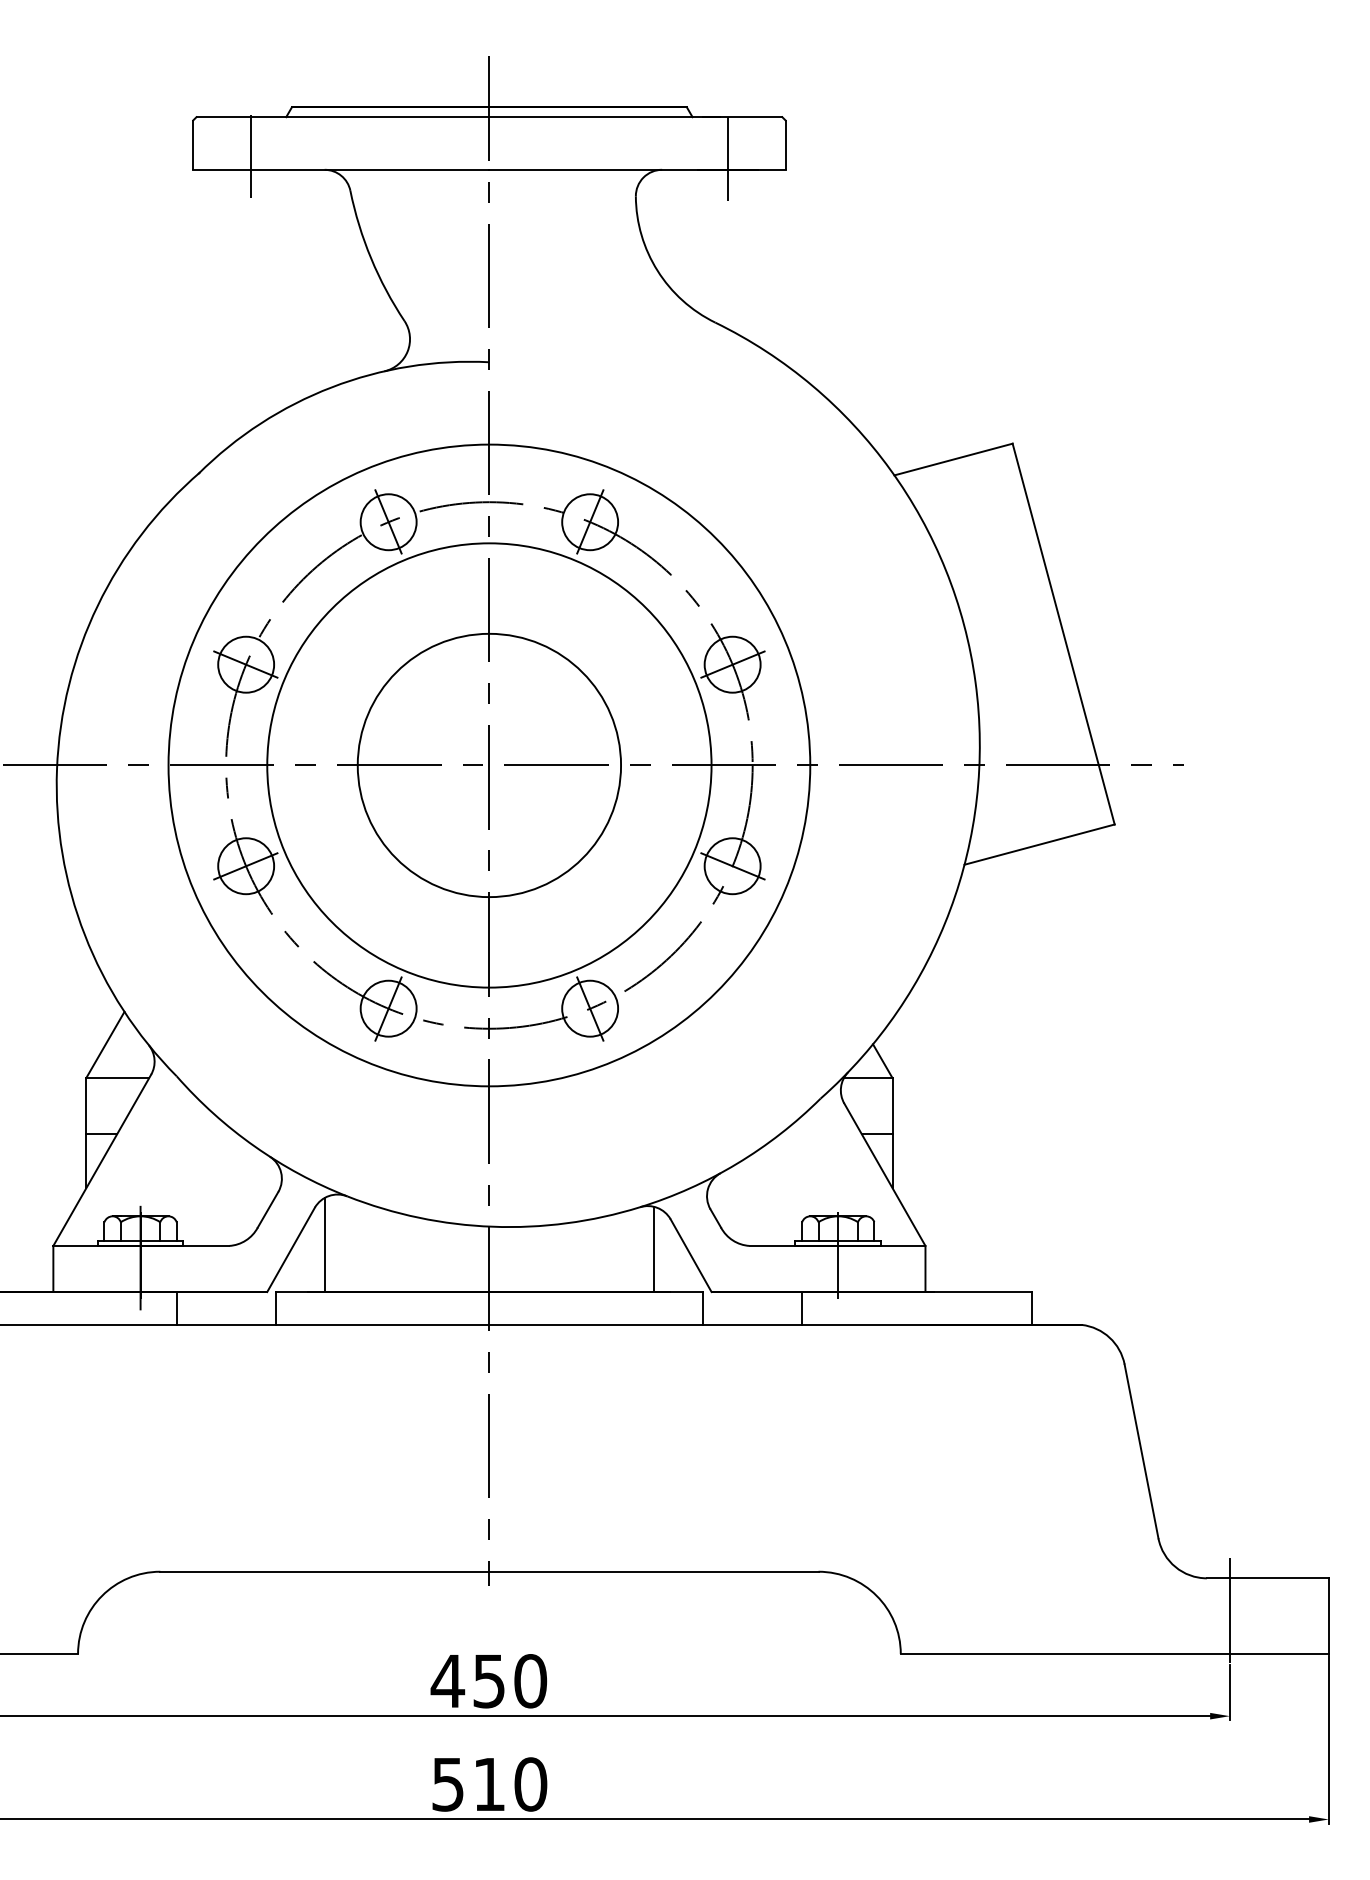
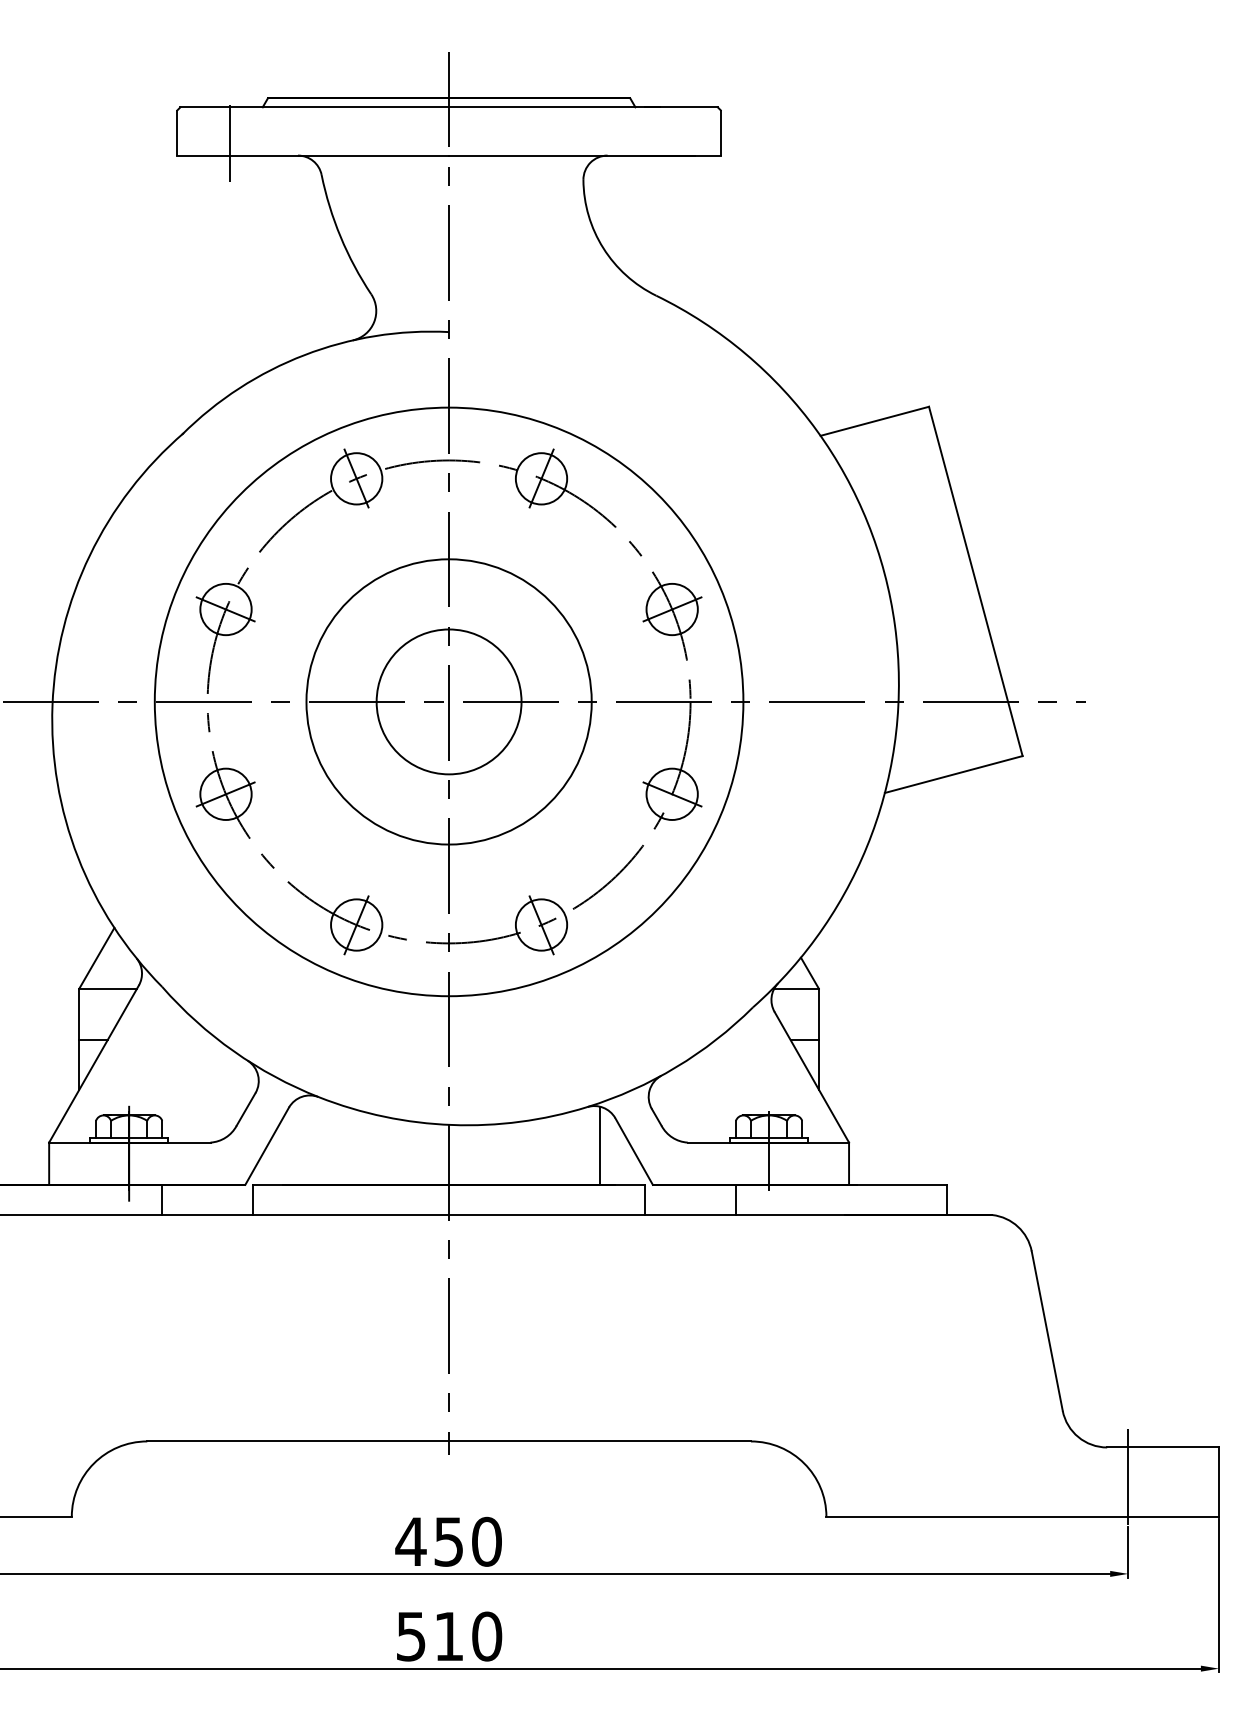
line: (727, 158) -> (667, 145), removed
circle: (489, 765) -> (449, 701), size x0.6
circle: (489, 765) -> (449, 701), size x0.7
line: (324, 1244) -> (297, 1141), removed

